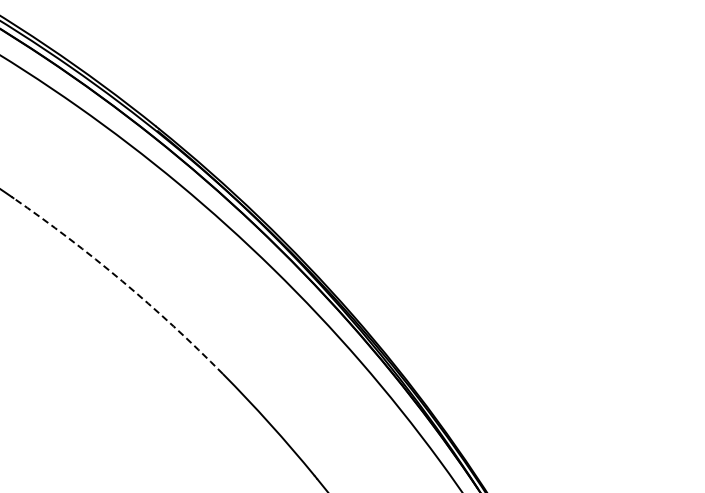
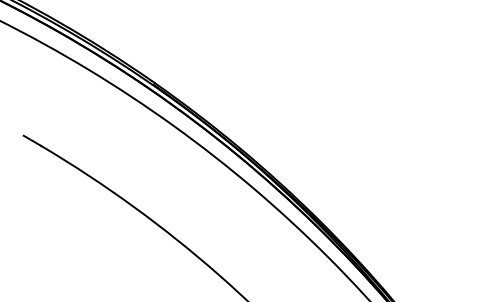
arc: (122, 281) -> (133, 206), dashed -> solid

